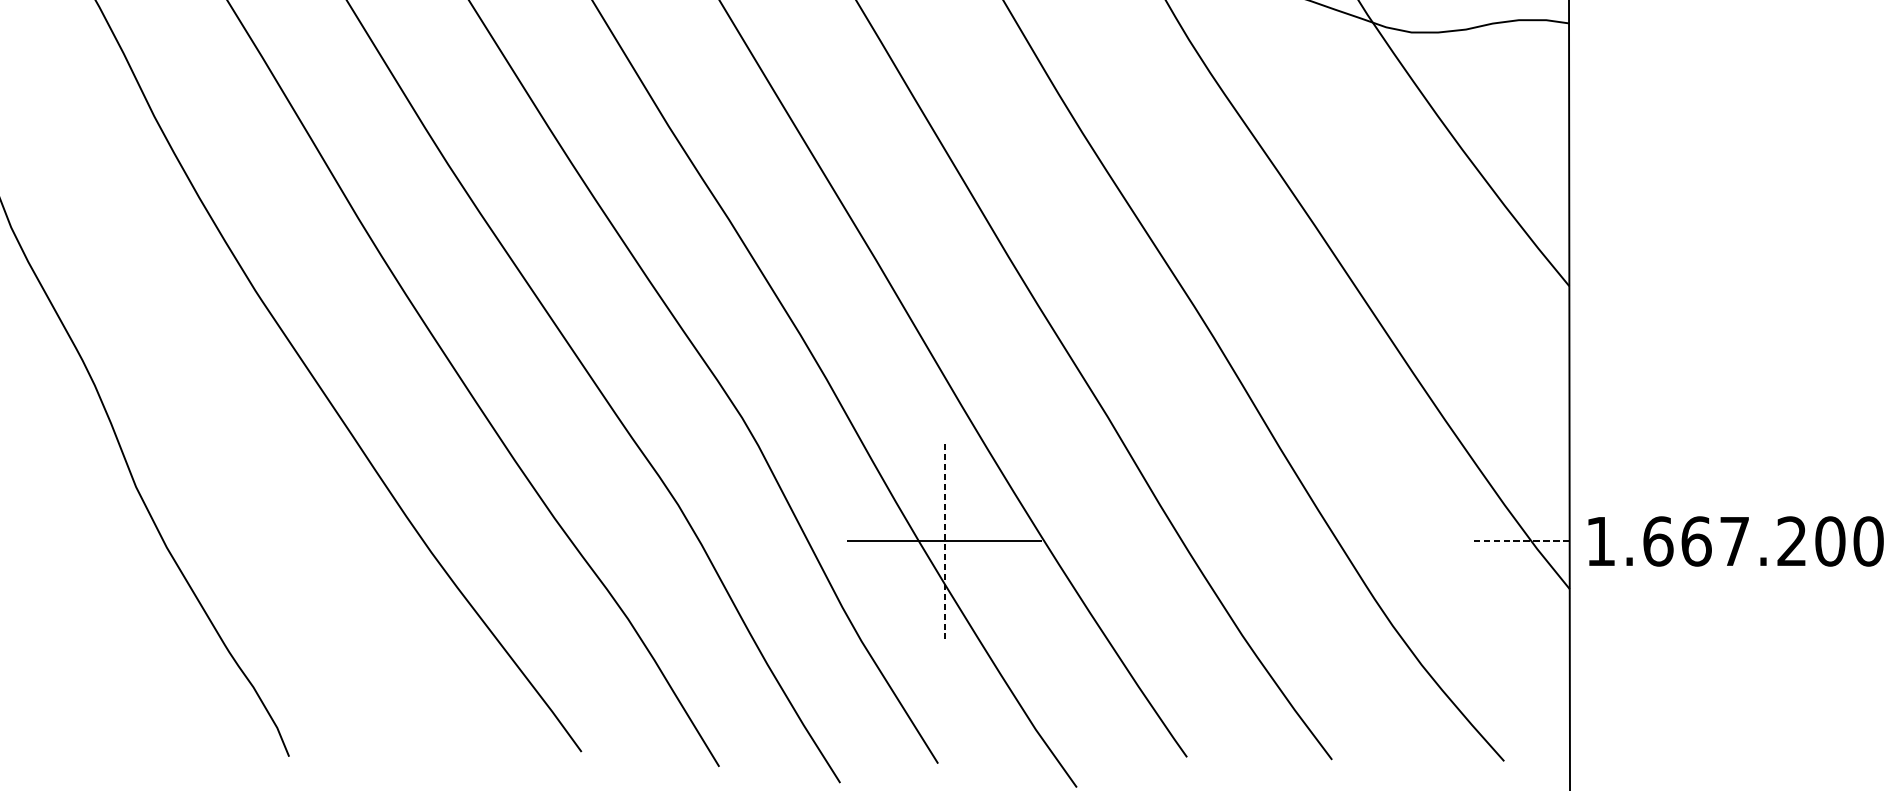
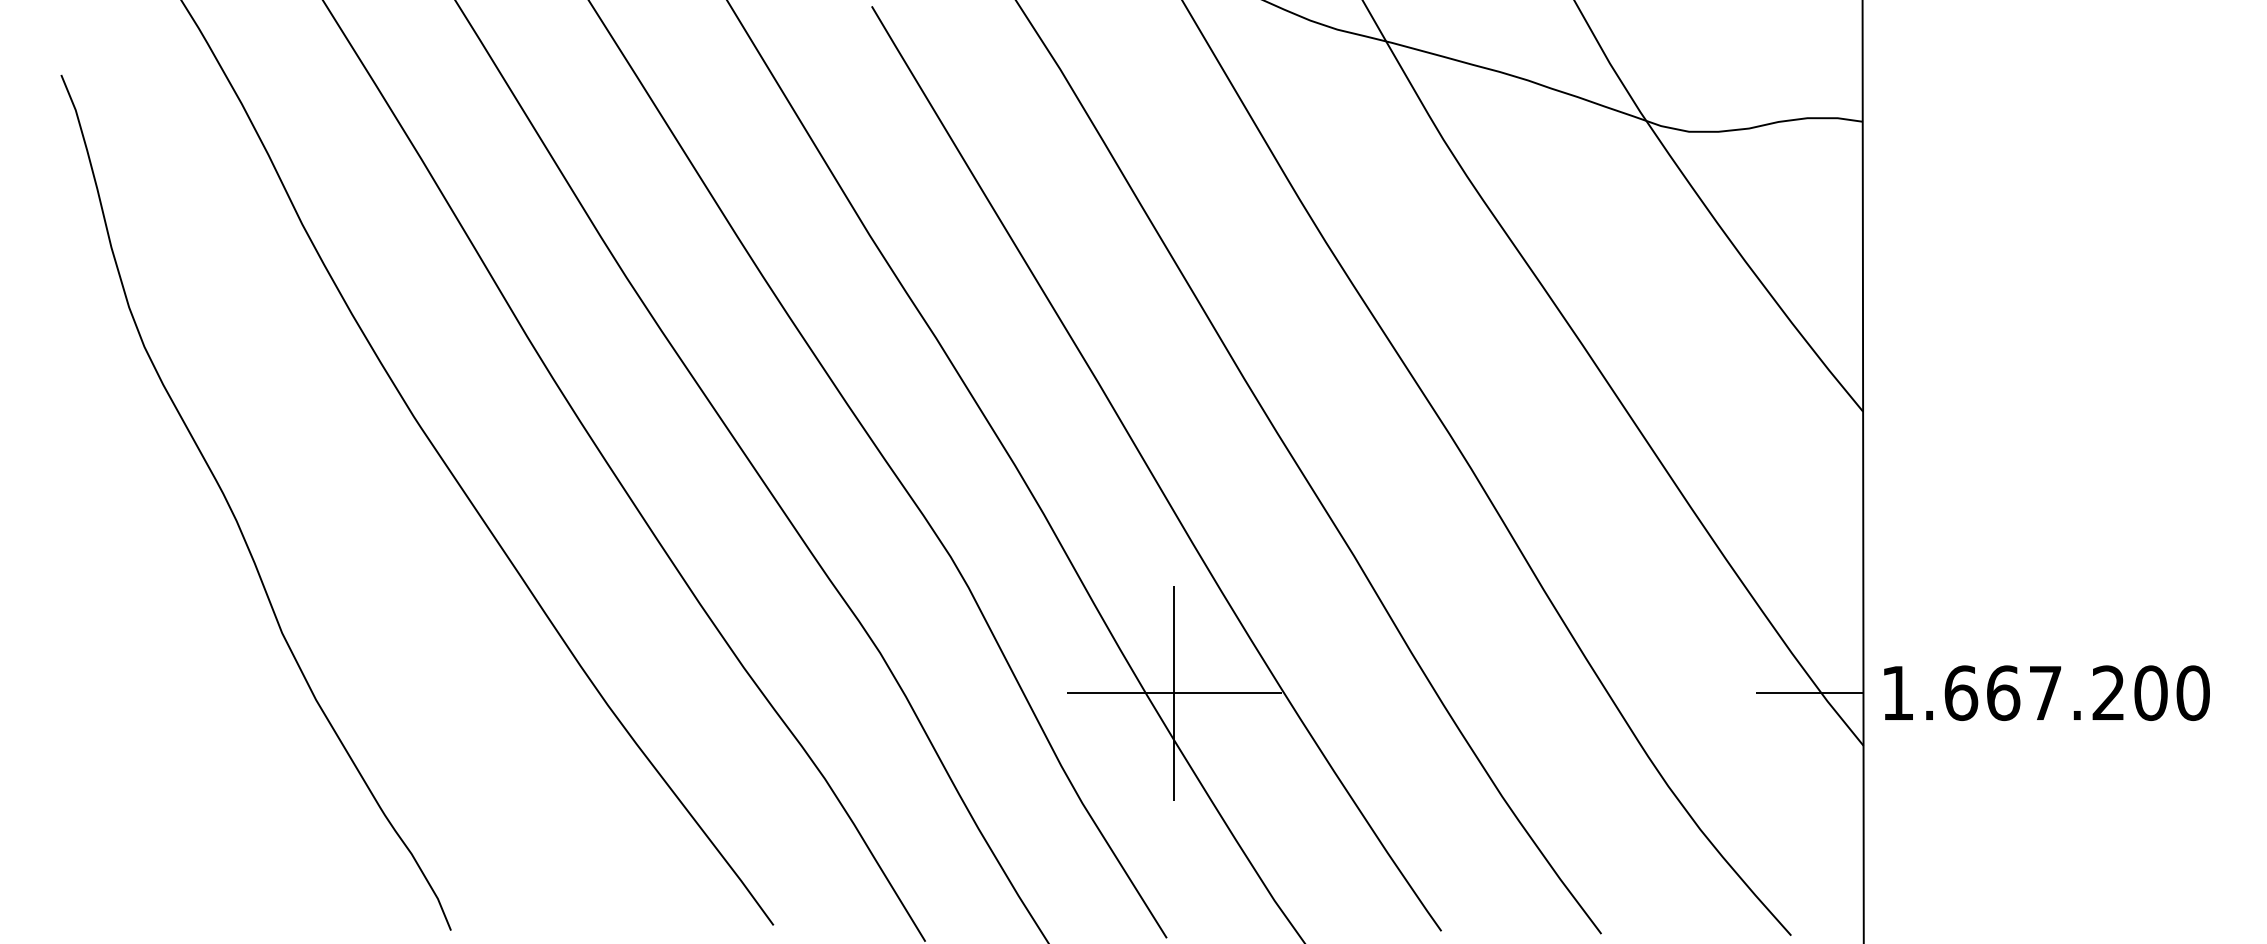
line: (945, 541) -> (1174, 693), dashed -> solid
line: (1520, 541) -> (1809, 693), dashed -> solid

